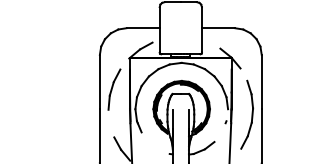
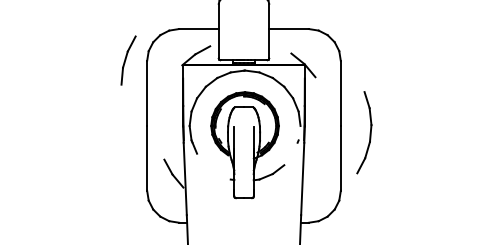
part: (114, 89) -> (128, 60), moved
part: (247, 114) -> (364, 132), moved

